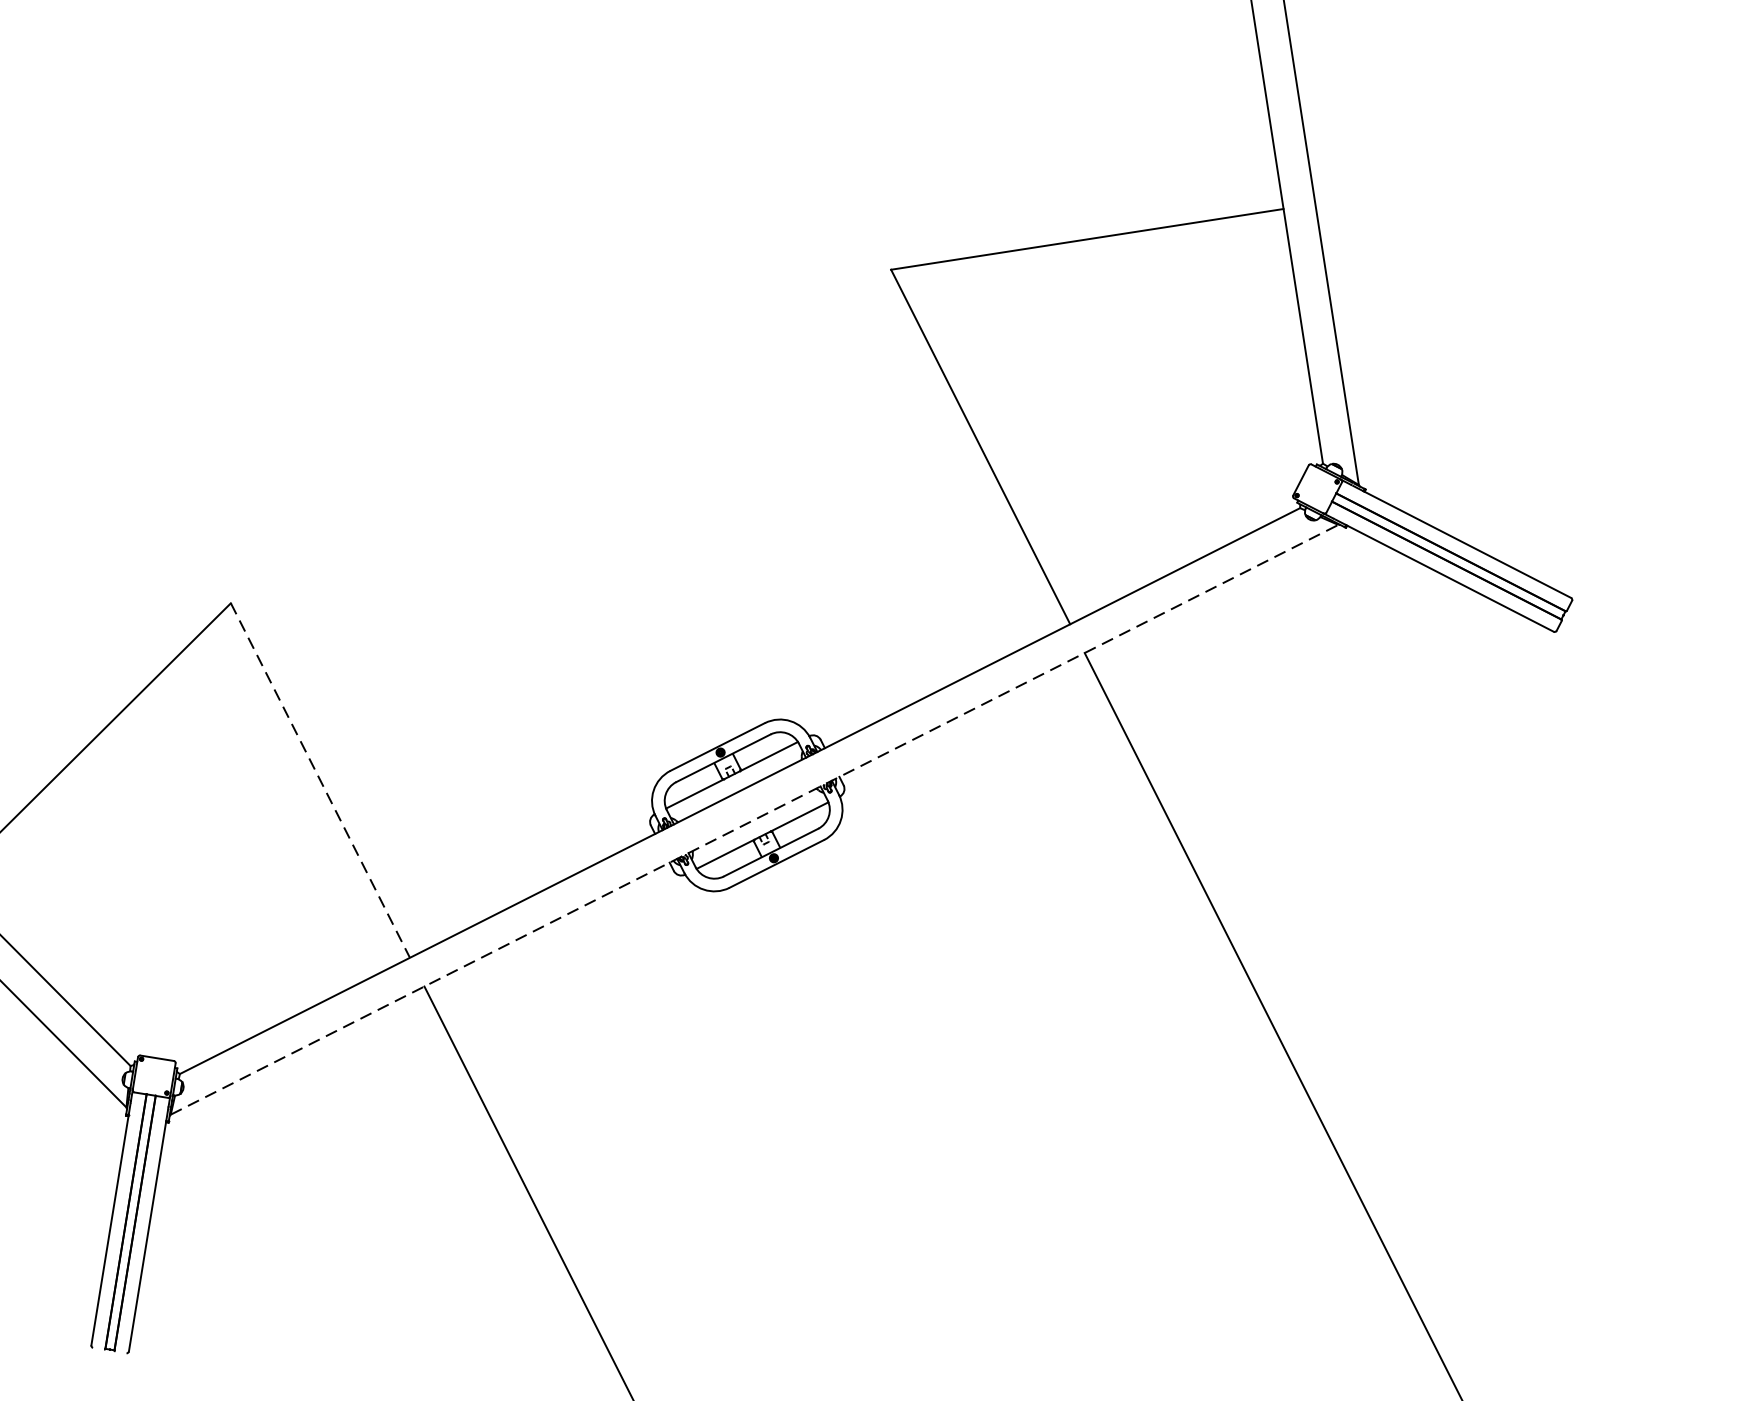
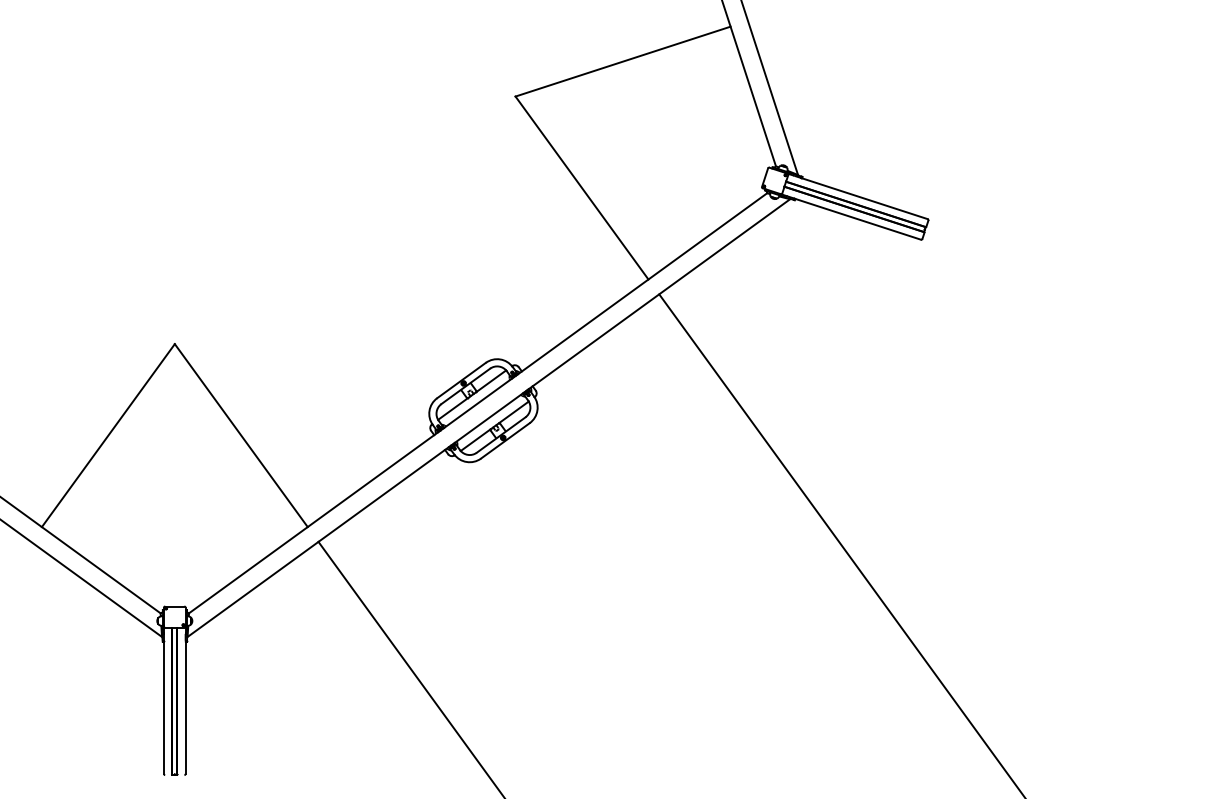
line: (320, 780) -> (241, 435), dashed -> solid
line: (755, 818) -> (489, 417), dashed -> solid

